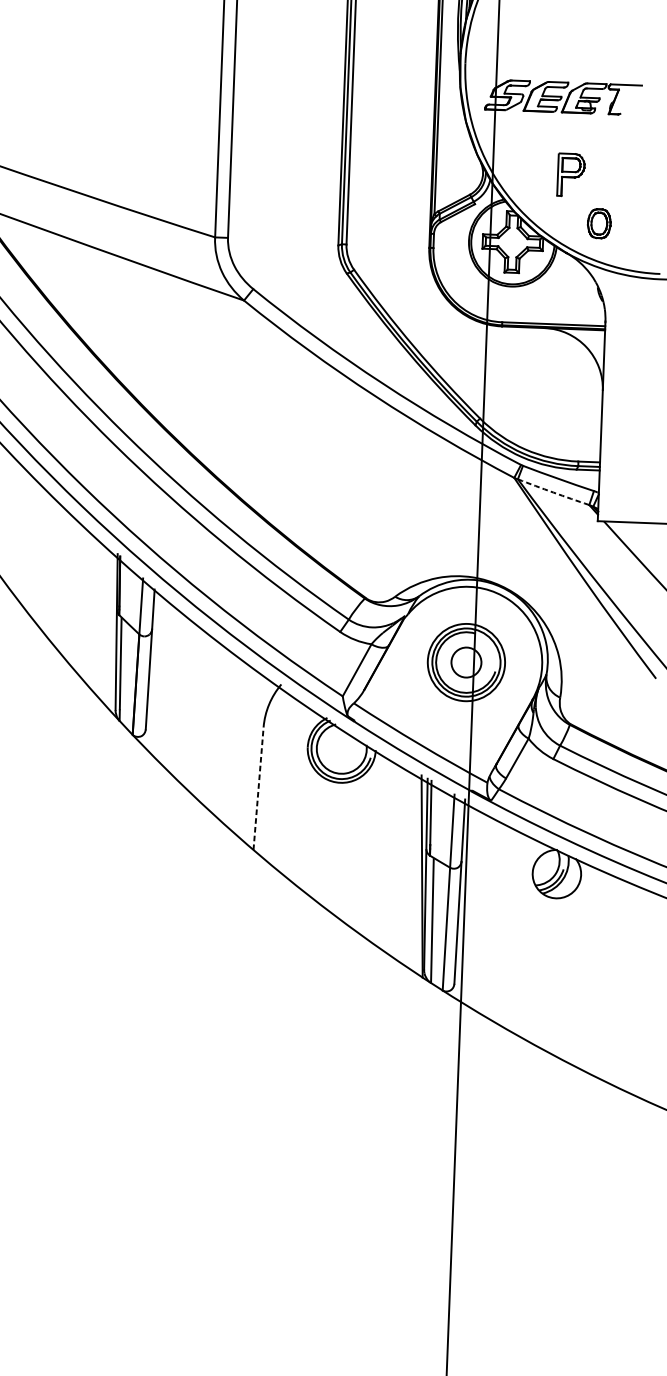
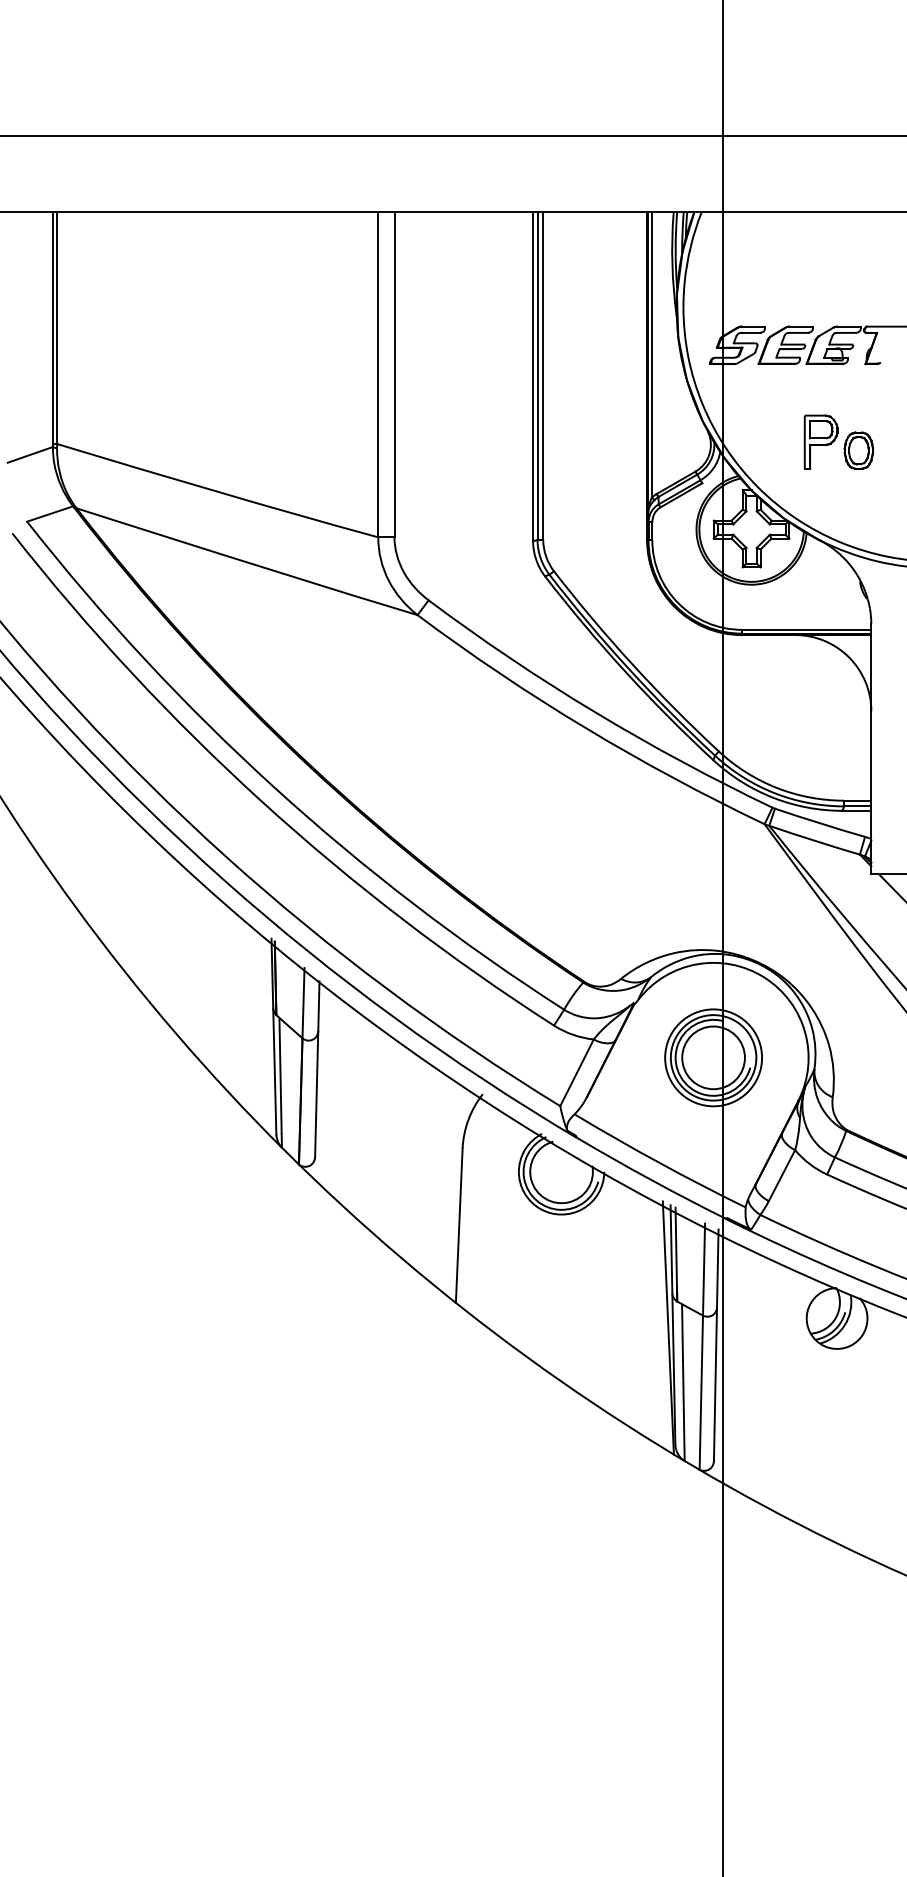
part: (598, 223) -> (858, 450), moved
arc: (553, 492) -> (814, 840), dashed -> solid
circle: (466, 662) -> (713, 1057), size x1.67
line: (258, 788) -> (459, 1225), dashed -> solid

